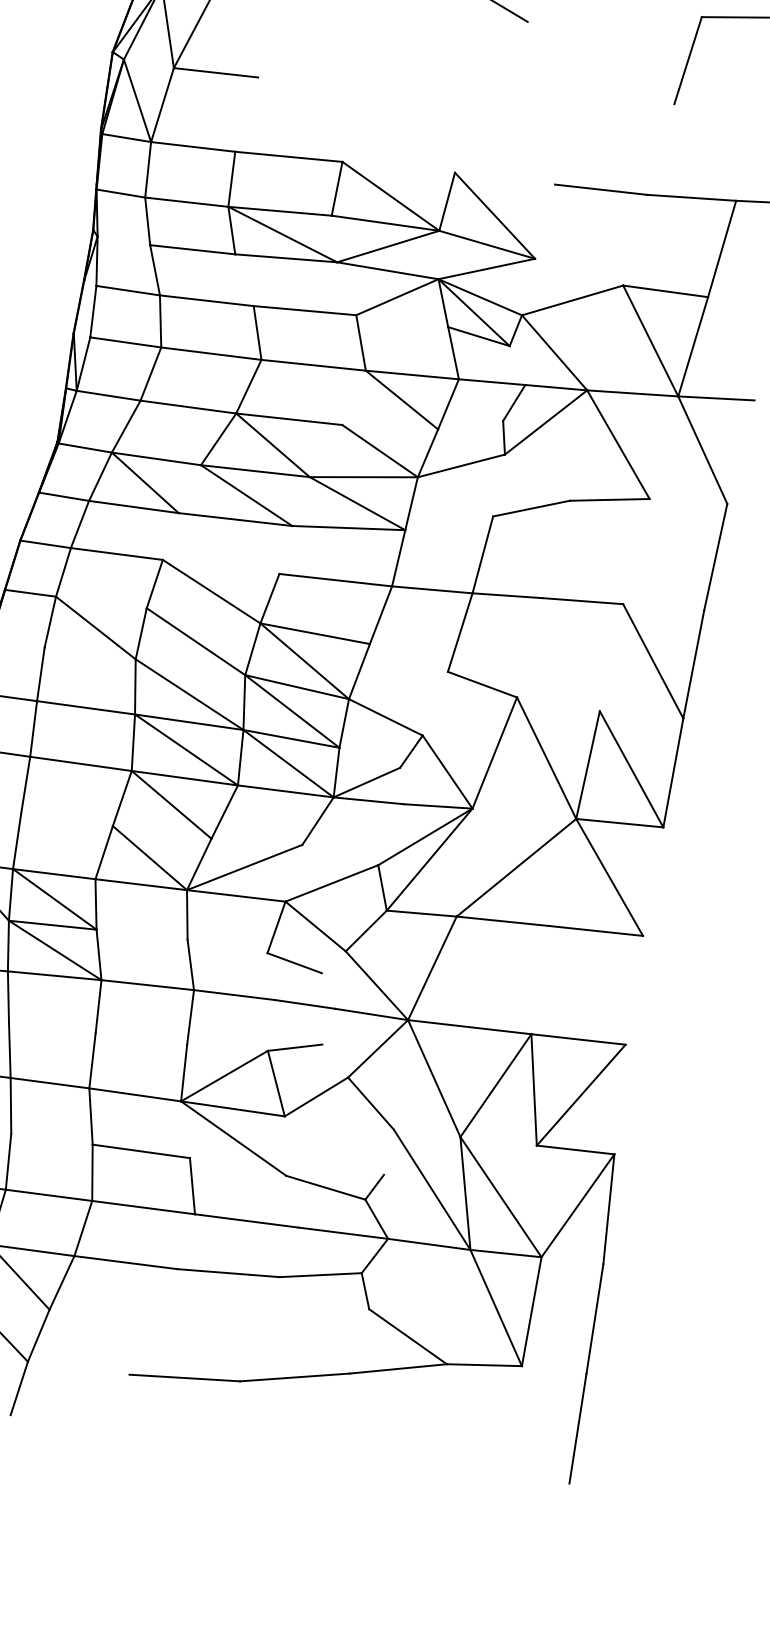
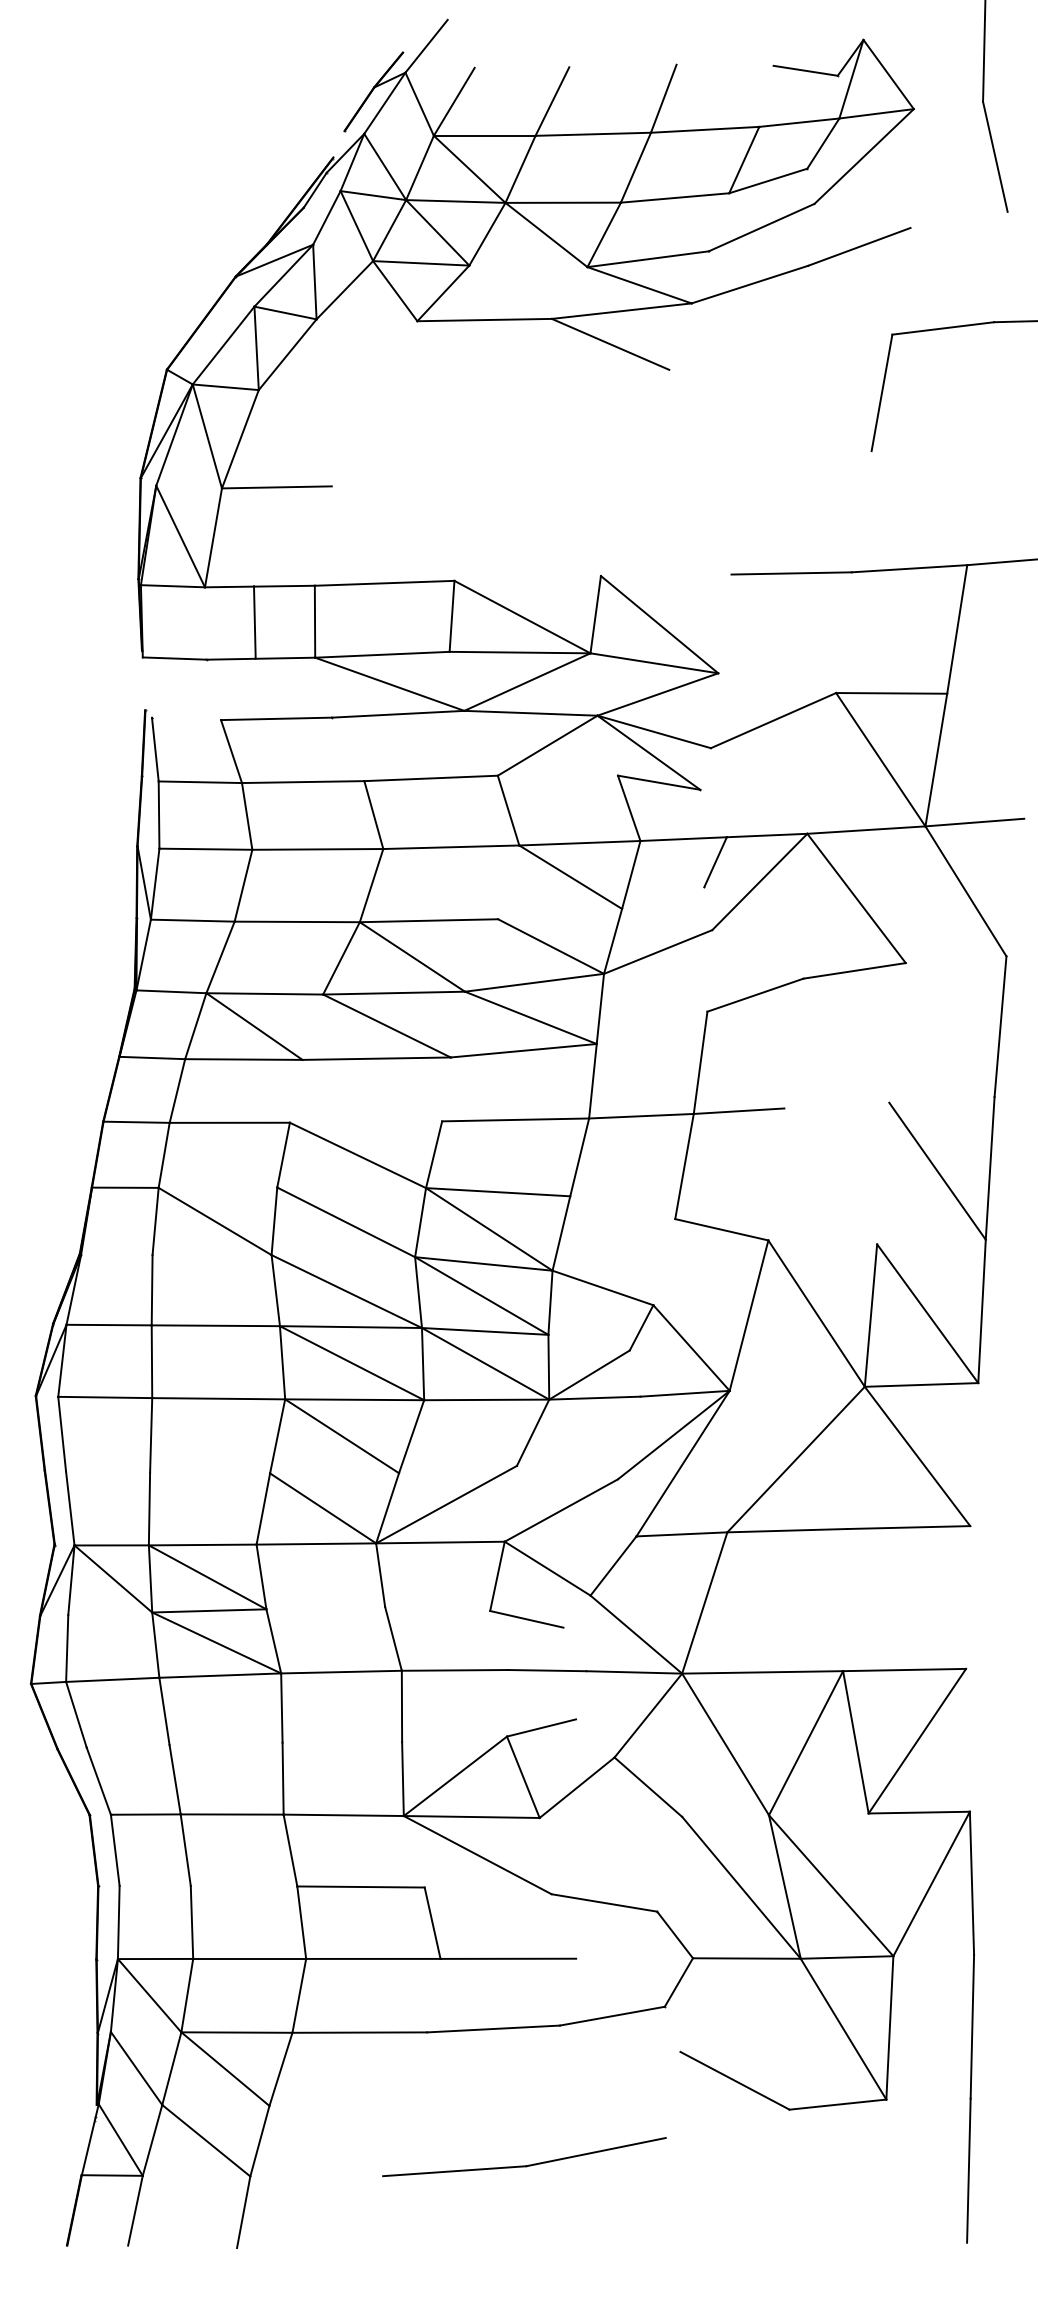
line: (147, 169) -> (254, 622), moved
line: (554, 352) -> (758, 790), removed
line: (582, 601) -> (836, 1105), removed
line: (343, 1233) -> (634, 1958), removed
line: (398, 1368) -> (727, 2123), removed

